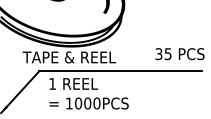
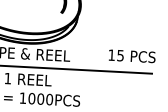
text: (158, 54) -> (111, 55), 35 -> 15

